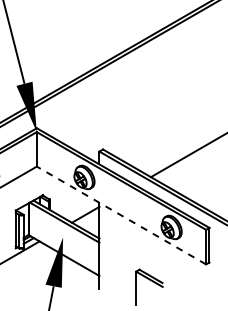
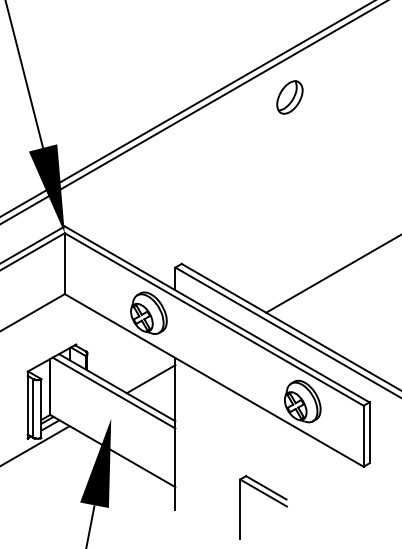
part: (164, 55) -> (290, 98), added
line: (121, 215) -> (214, 380), dashed -> solid

